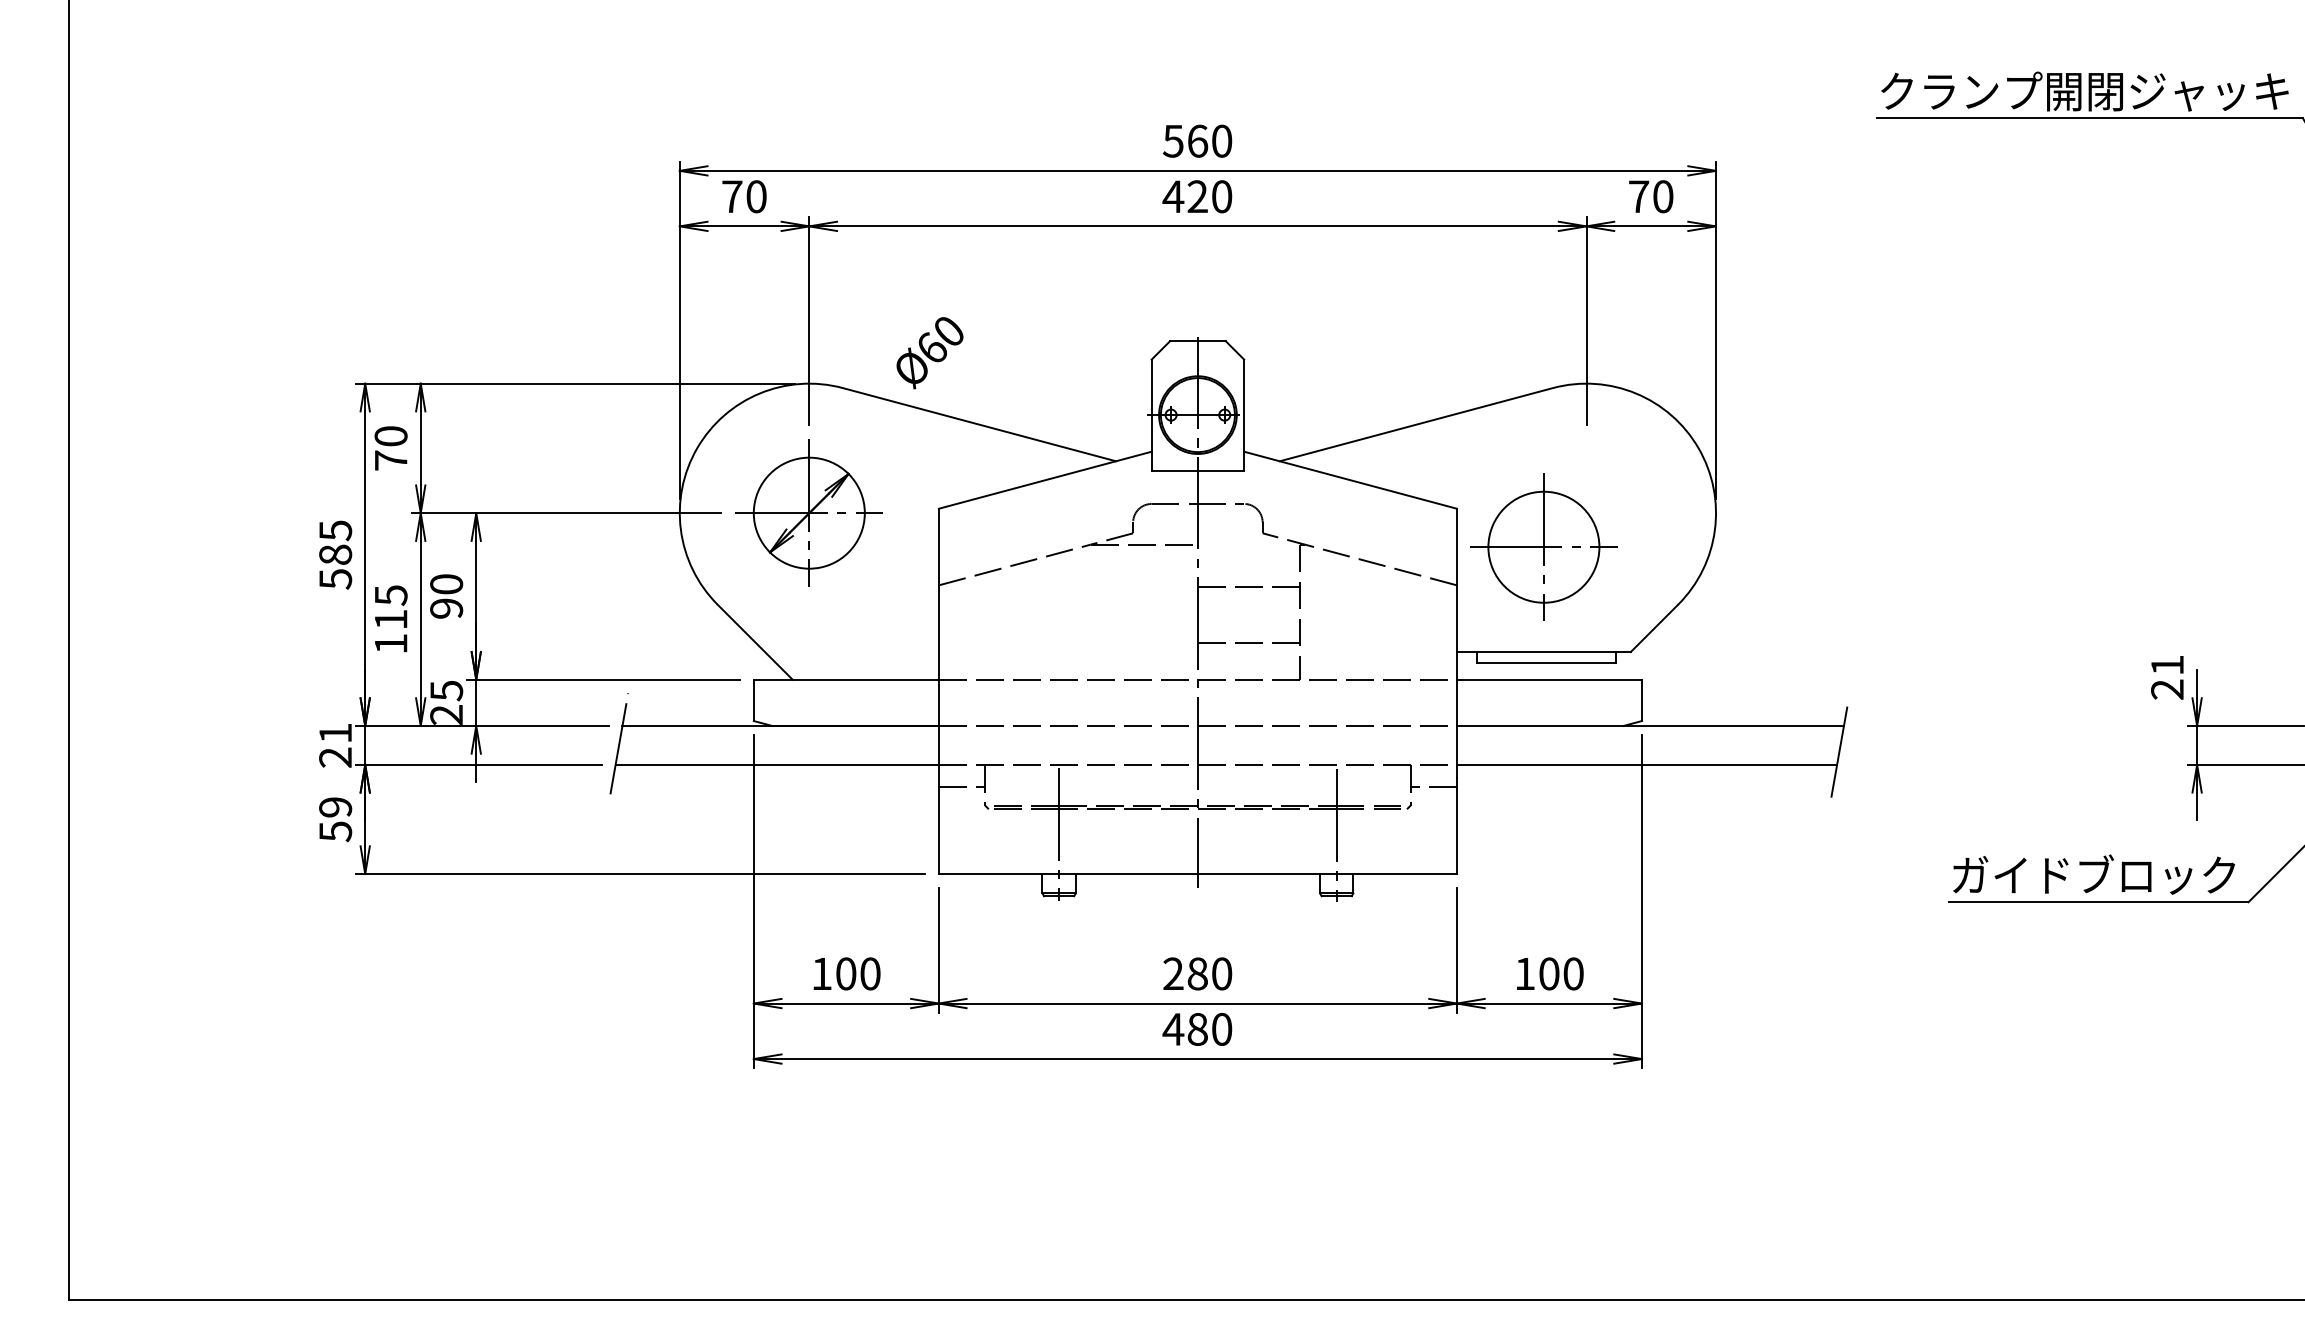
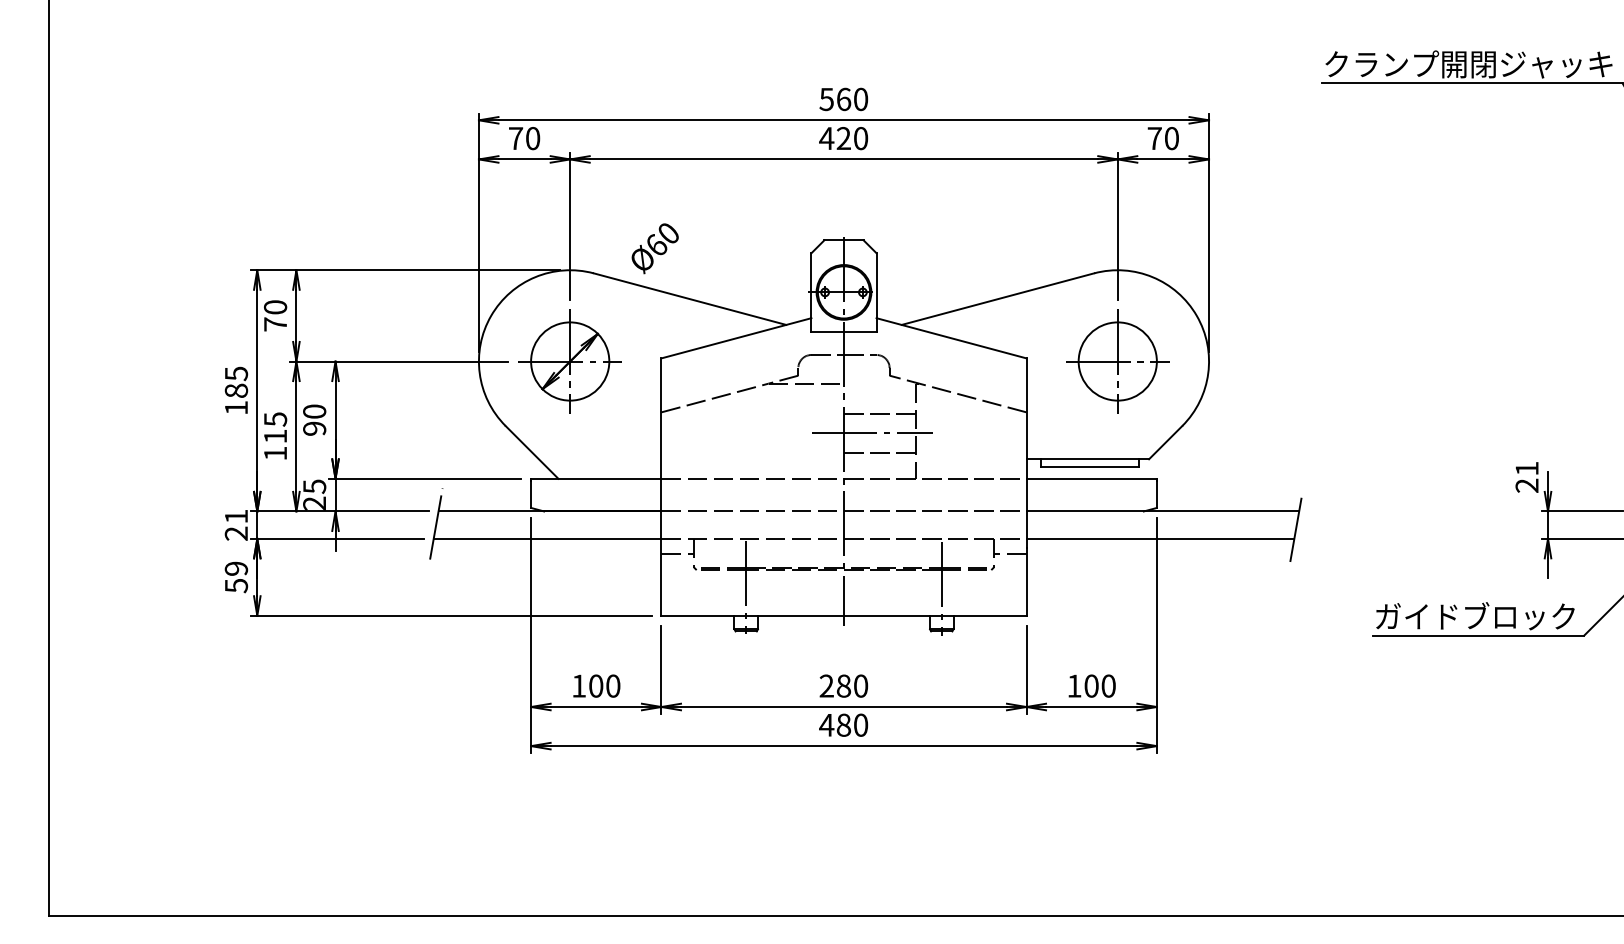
part: (1543, 547) -> (1117, 361), moved
text: (335, 579) -> (236, 408), 585 -> 185
line: (1238, 615) -> (872, 433), added

